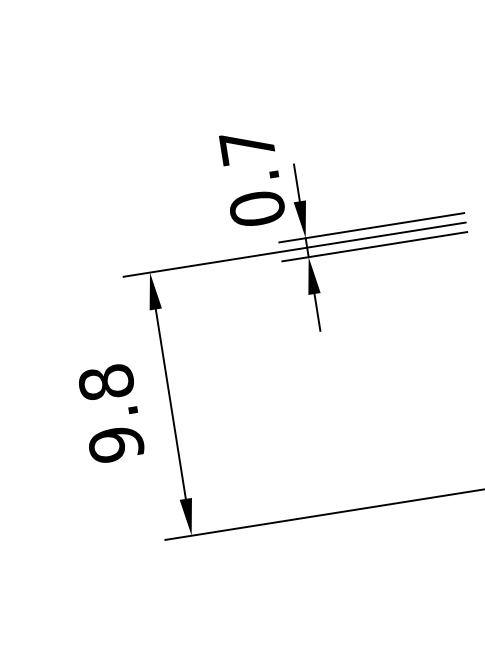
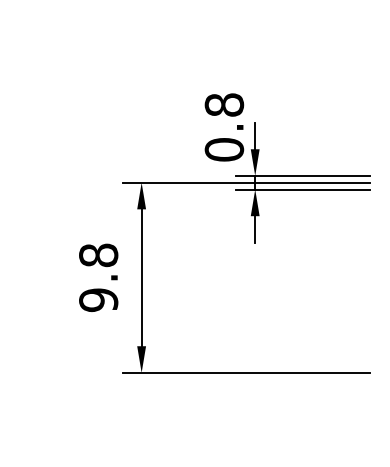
text: (247, 146) -> (224, 104), 0.7 -> 0.8

